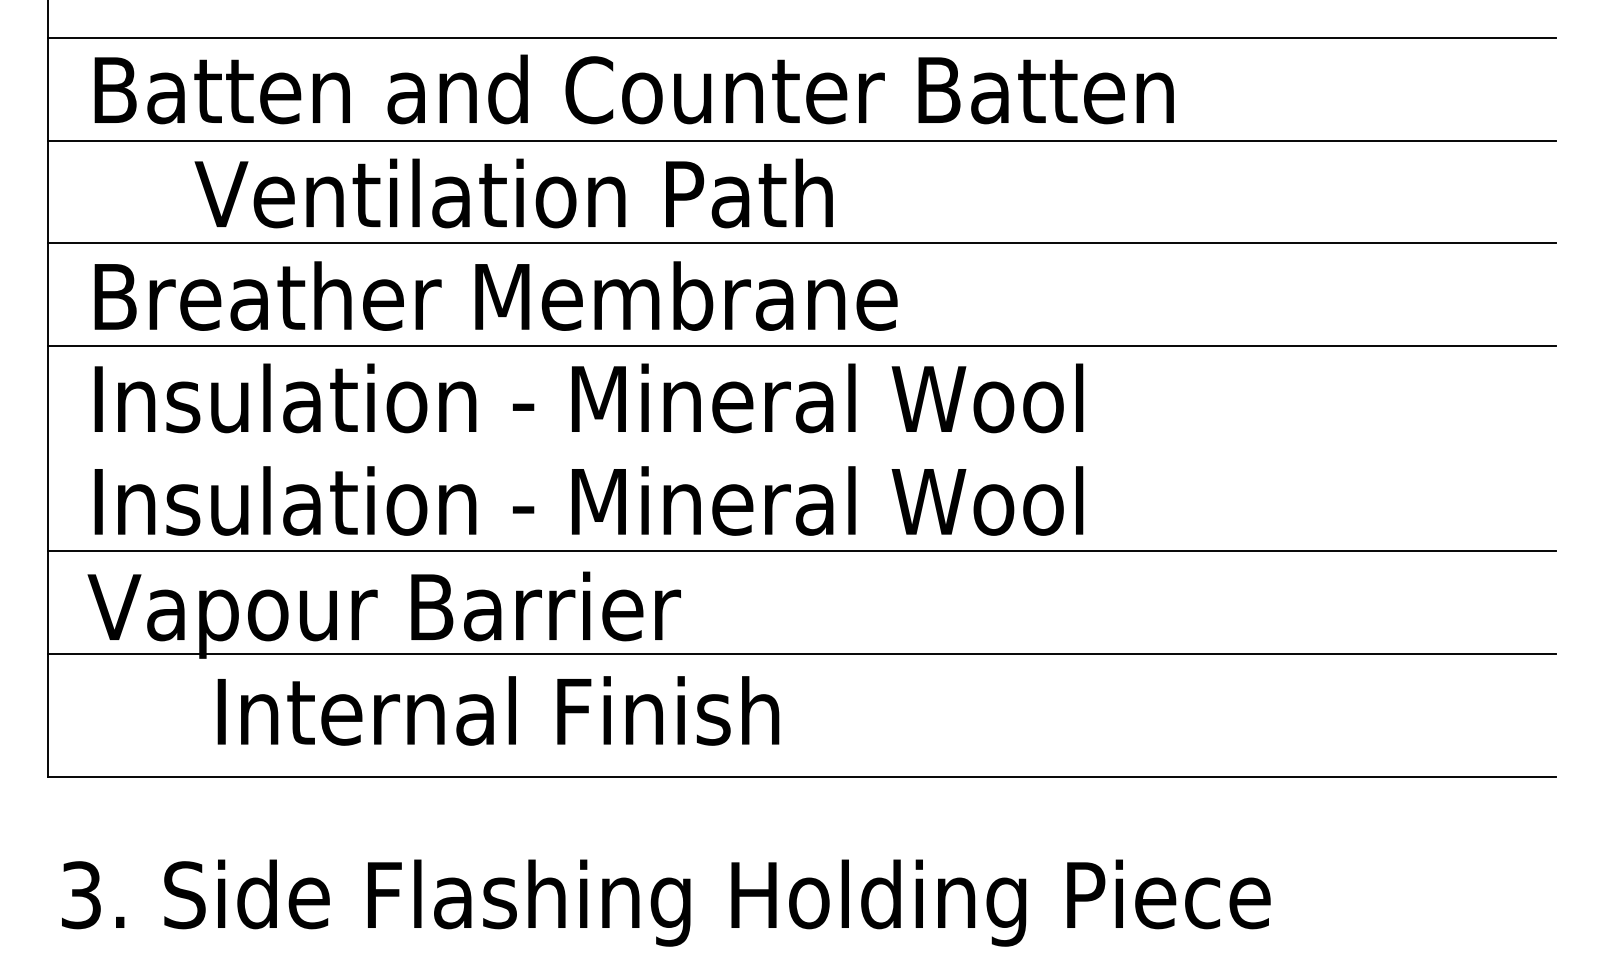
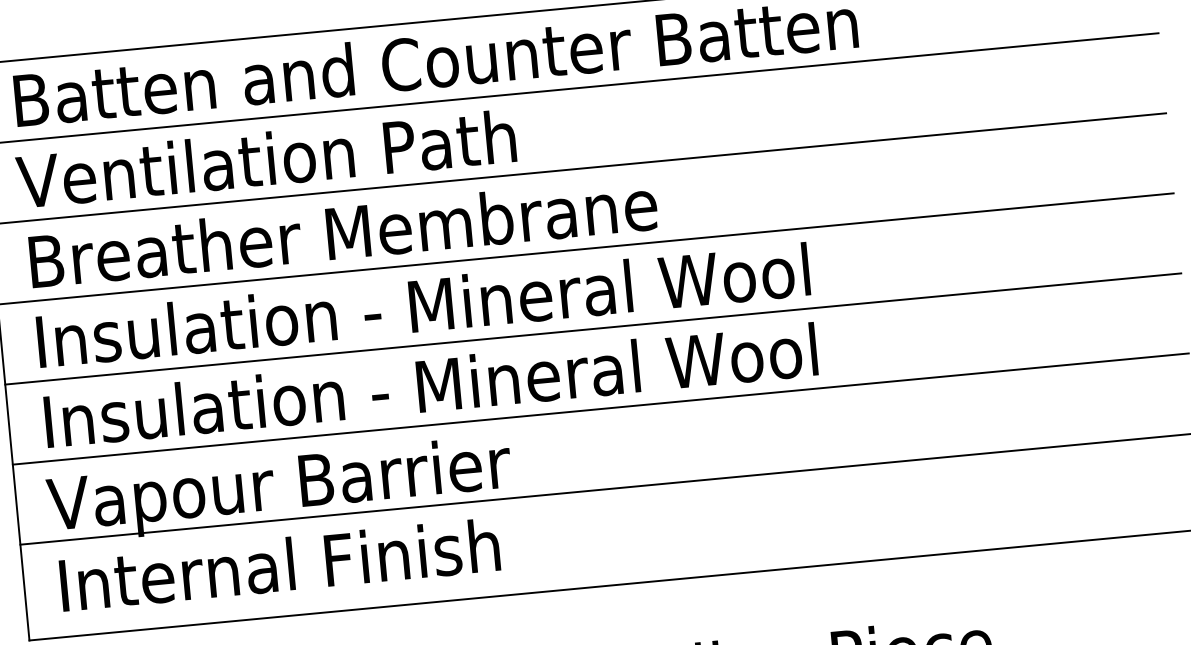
text: (513, 193) -> (265, 159), moved
line: (801, 448) -> (592, 328), added
text: (498, 710) -> (279, 564), moved

